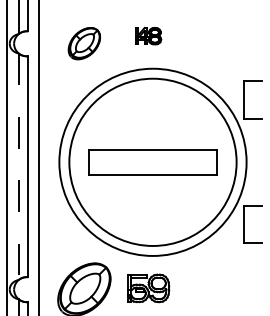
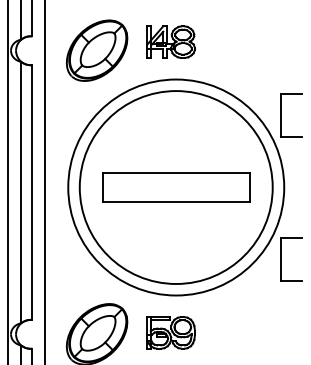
part: (148, 35) -> (171, 41), size x1.67
part: (84, 43) -> (97, 50), size x1.67
line: (18, 167) -> (21, 193), dashed -> solid

